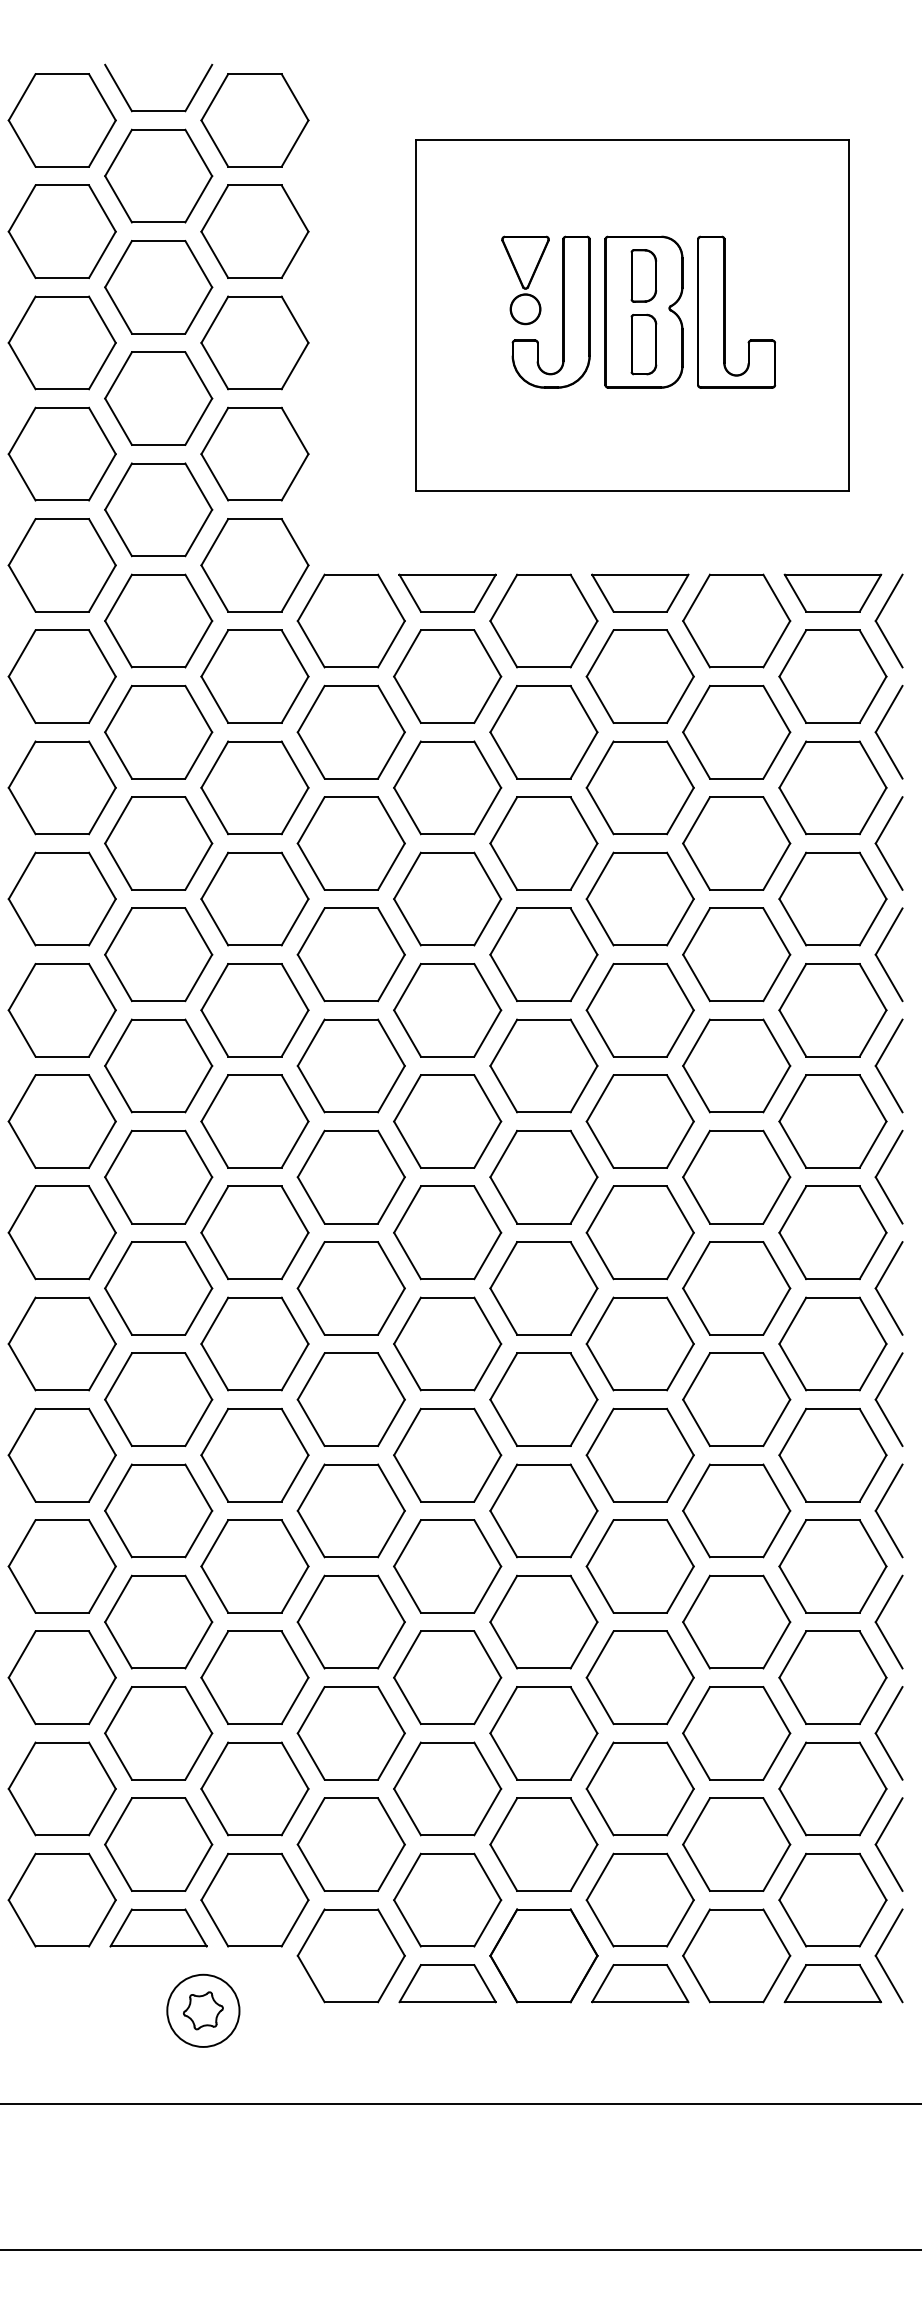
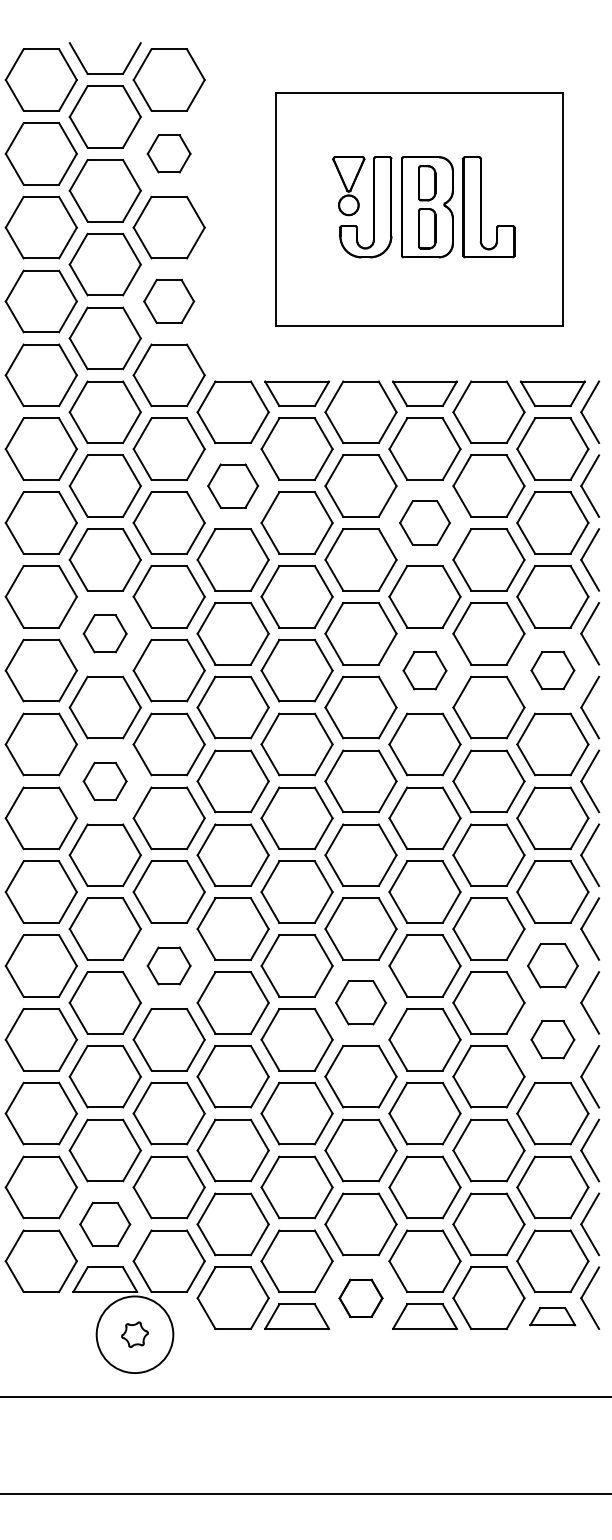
part: (253, 231) -> (168, 153), size x0.6
part: (253, 454) -> (168, 301), size x0.7
part: (350, 731) -> (232, 485), size x0.7
part: (639, 787) -> (424, 522), size x0.7
part: (157, 954) -> (104, 633), size x0.6
part: (639, 1010) -> (424, 670), size x0.6
part: (832, 1010) -> (552, 670), size x0.6
part: (157, 1177) -> (104, 781), size x0.6
part: (253, 1454) -> (168, 965), size x0.6
part: (832, 1454) -> (552, 965), size x0.7
part: (543, 1510) -> (360, 1002), size x0.7
part: (832, 1566) -> (552, 1039), size x0.6
part: (157, 1844) -> (104, 1224), size x0.7
part: (543, 1956) -> (360, 1298), size x0.6
part: (832, 1983) -> (552, 1316), size x0.7
circle: (202, 2010) -> (134, 1334), size x1.6

